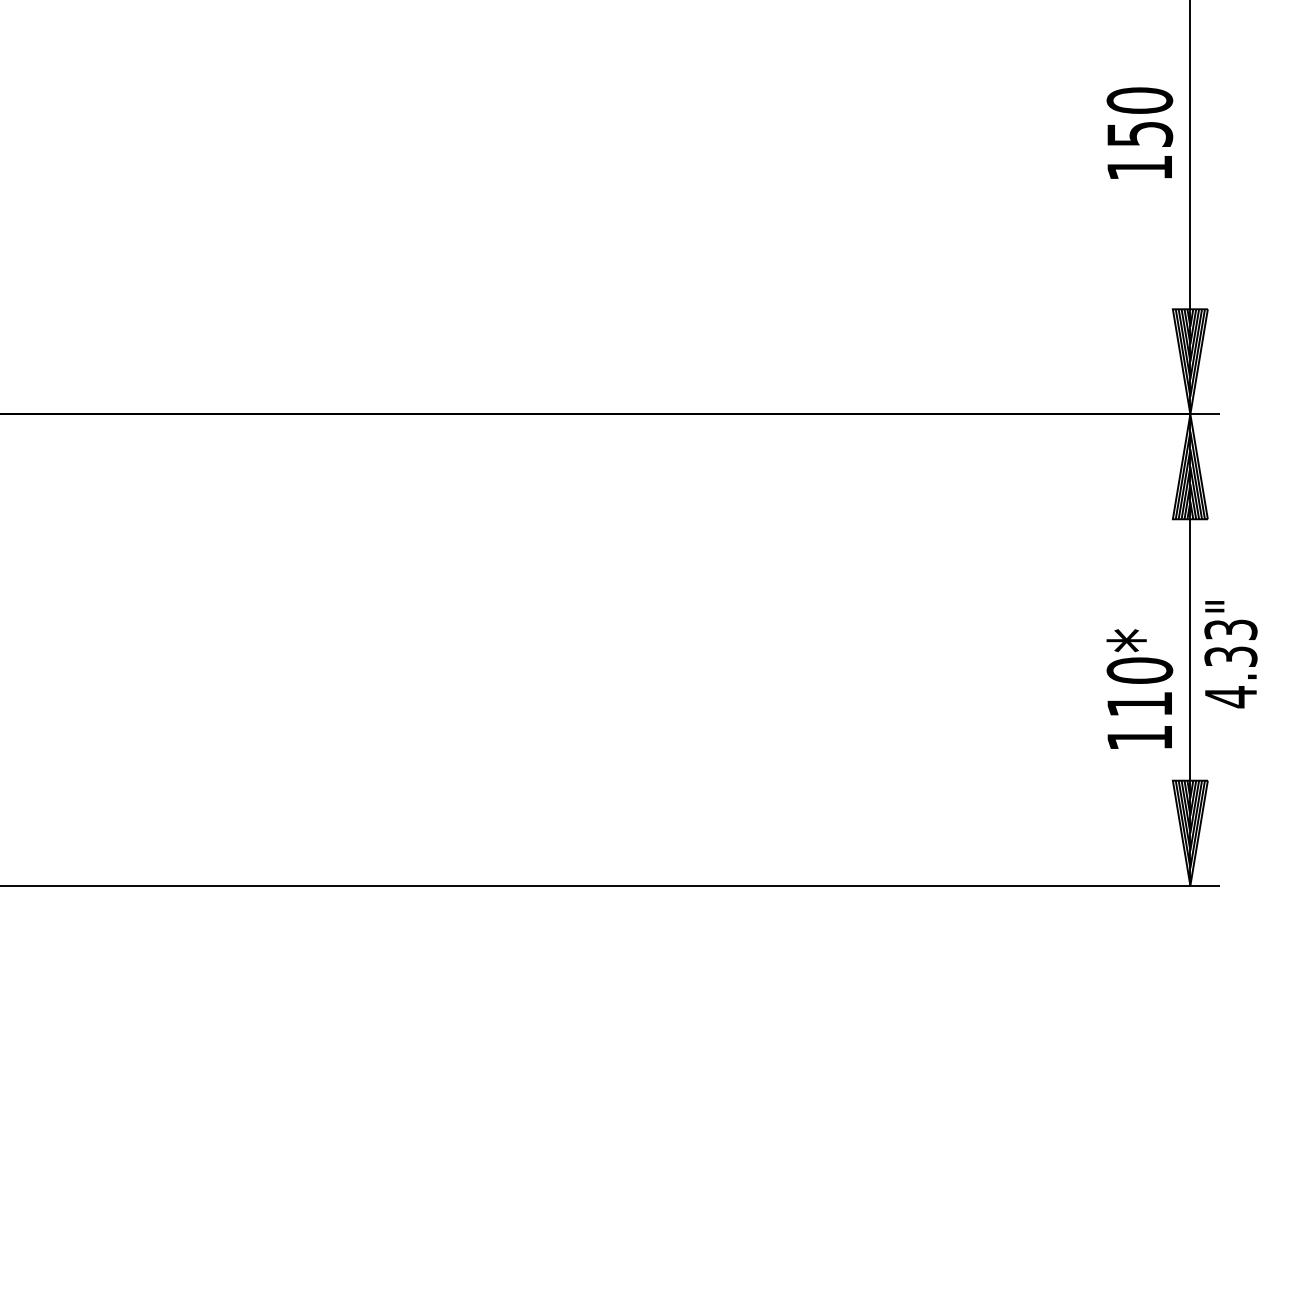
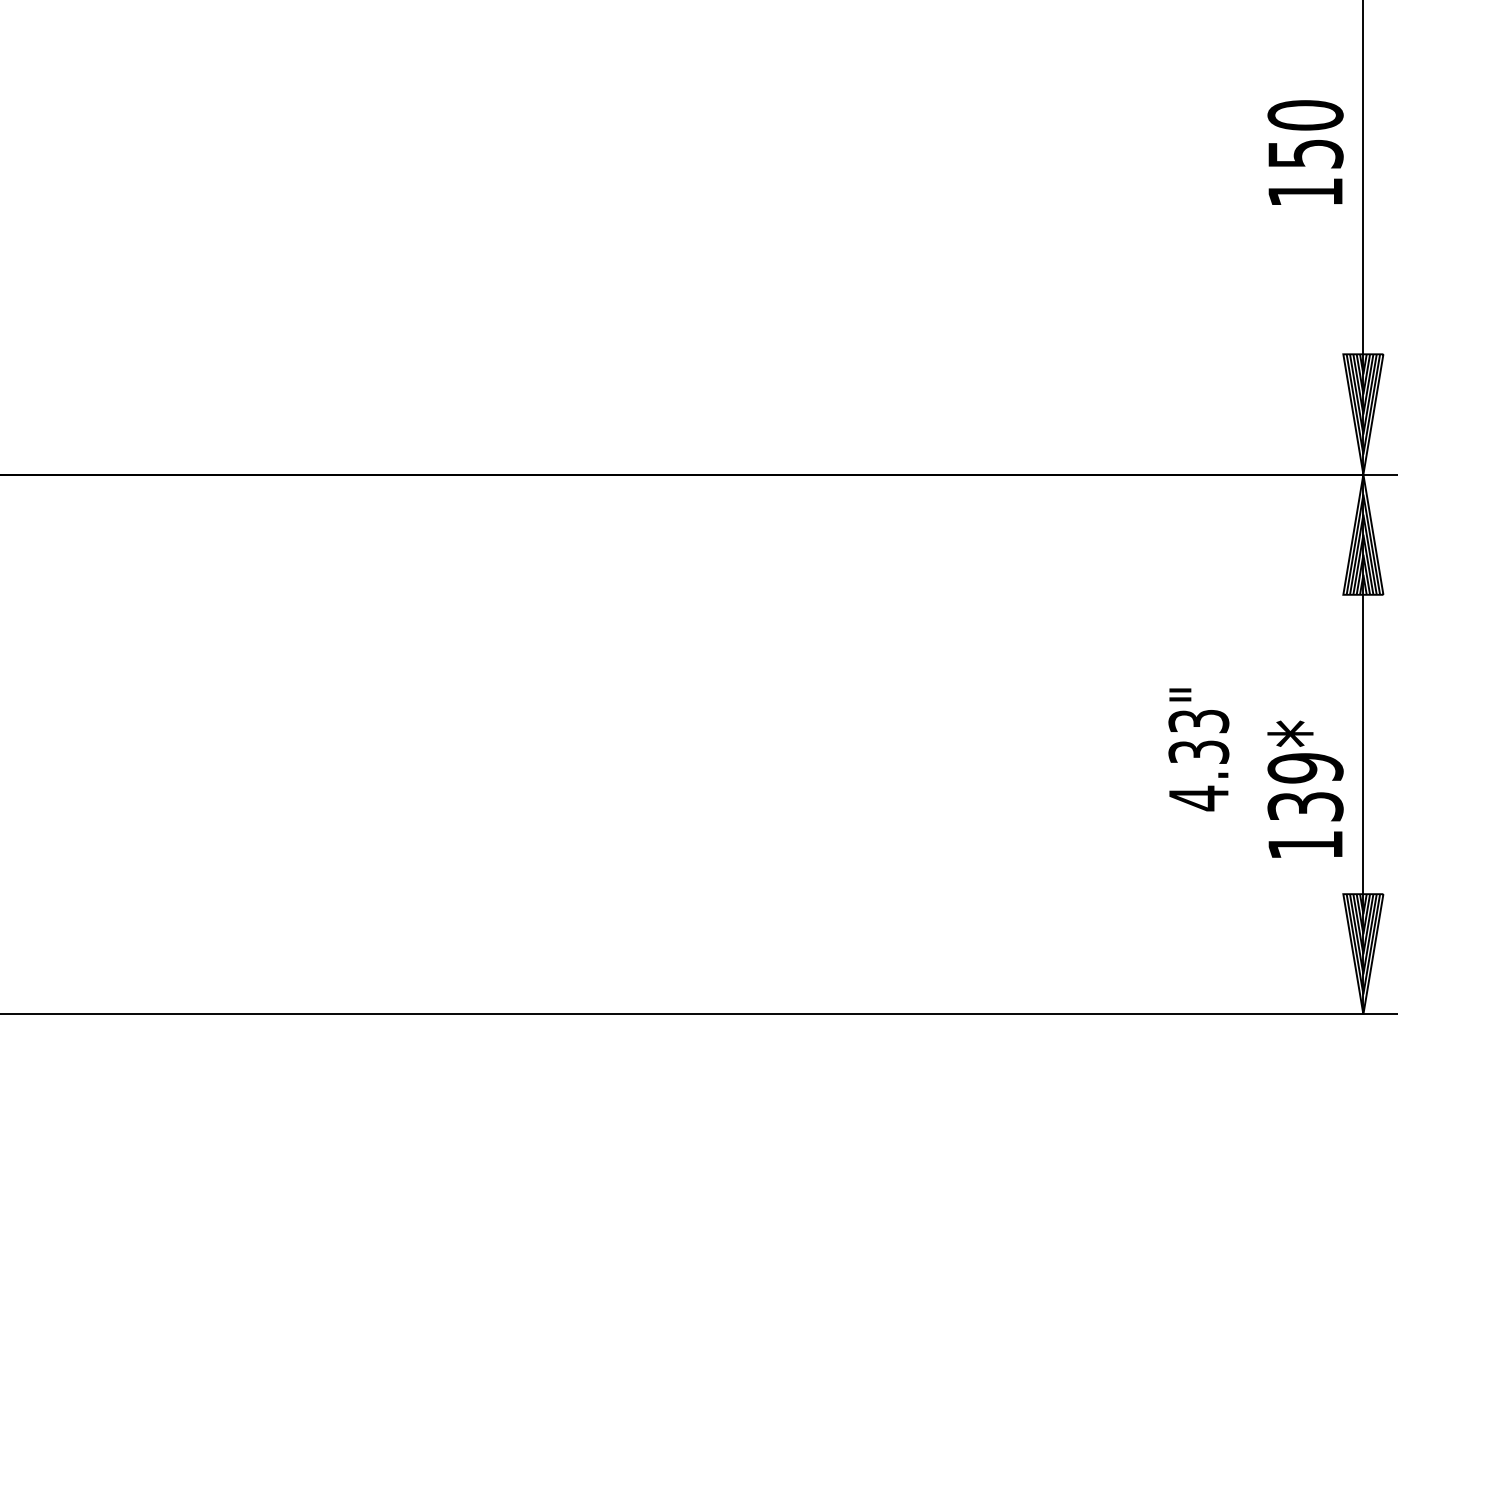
text: (1230, 654) -> (1198, 749), moved
text: (1139, 687) -> (1305, 787), 110* -> 139*

